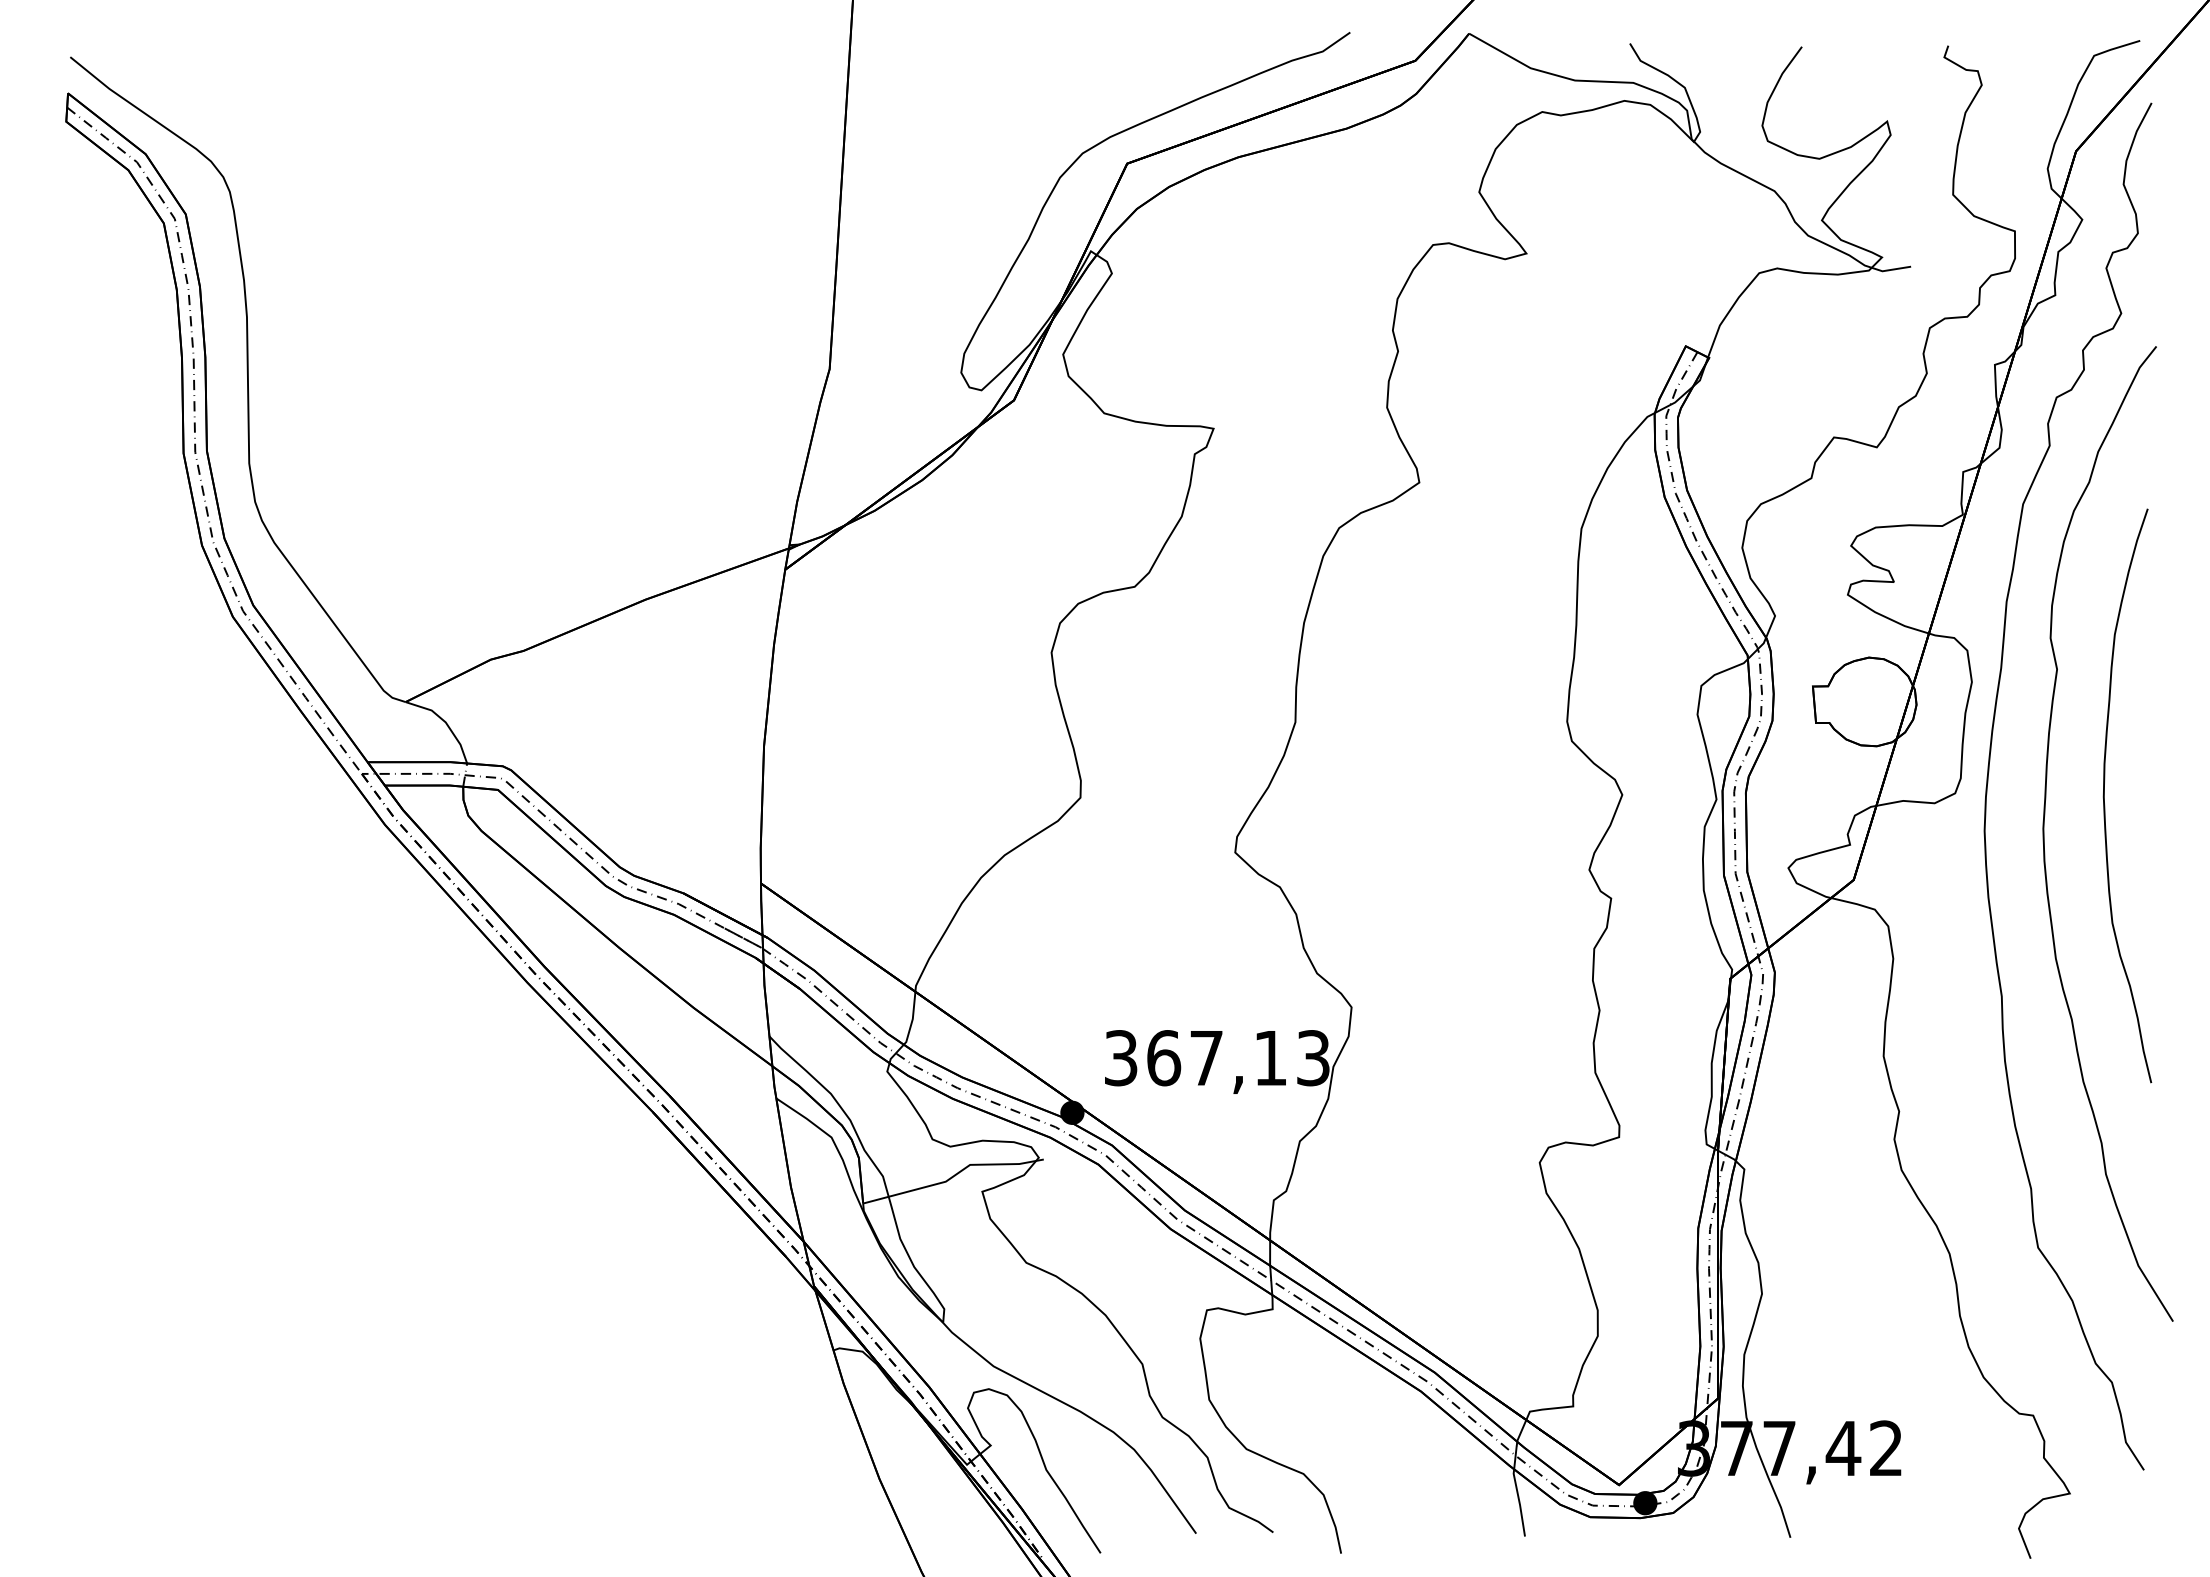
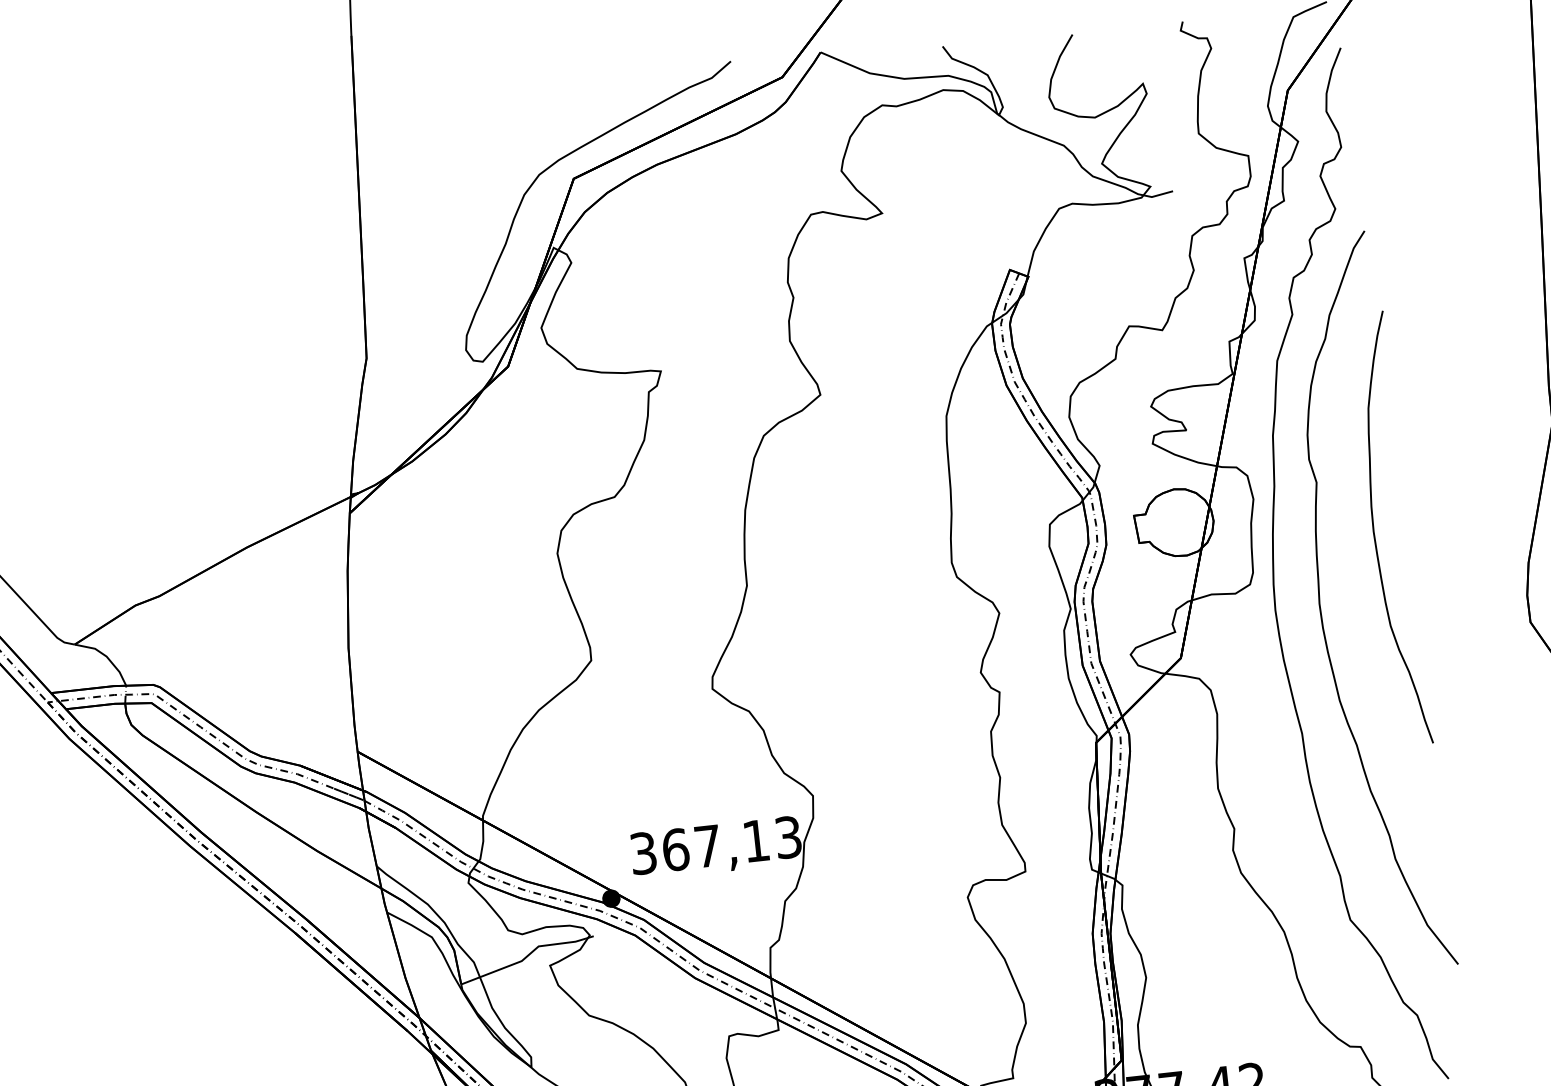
curve: (2104, 795) -> (1374, 530), moved

